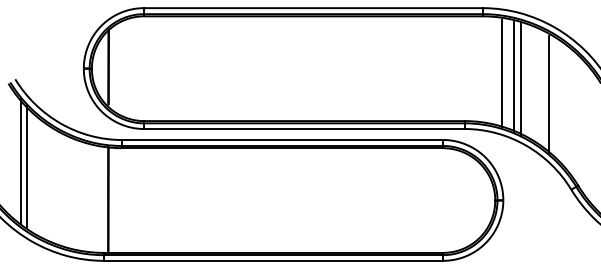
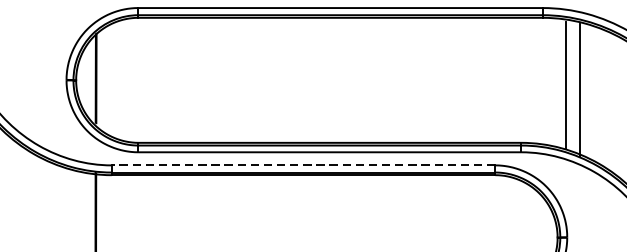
line: (520, 79) -> (587, 93), removed
line: (549, 95) -> (622, 112), removed
line: (282, 139) -> (303, 164), solid -> dashed

